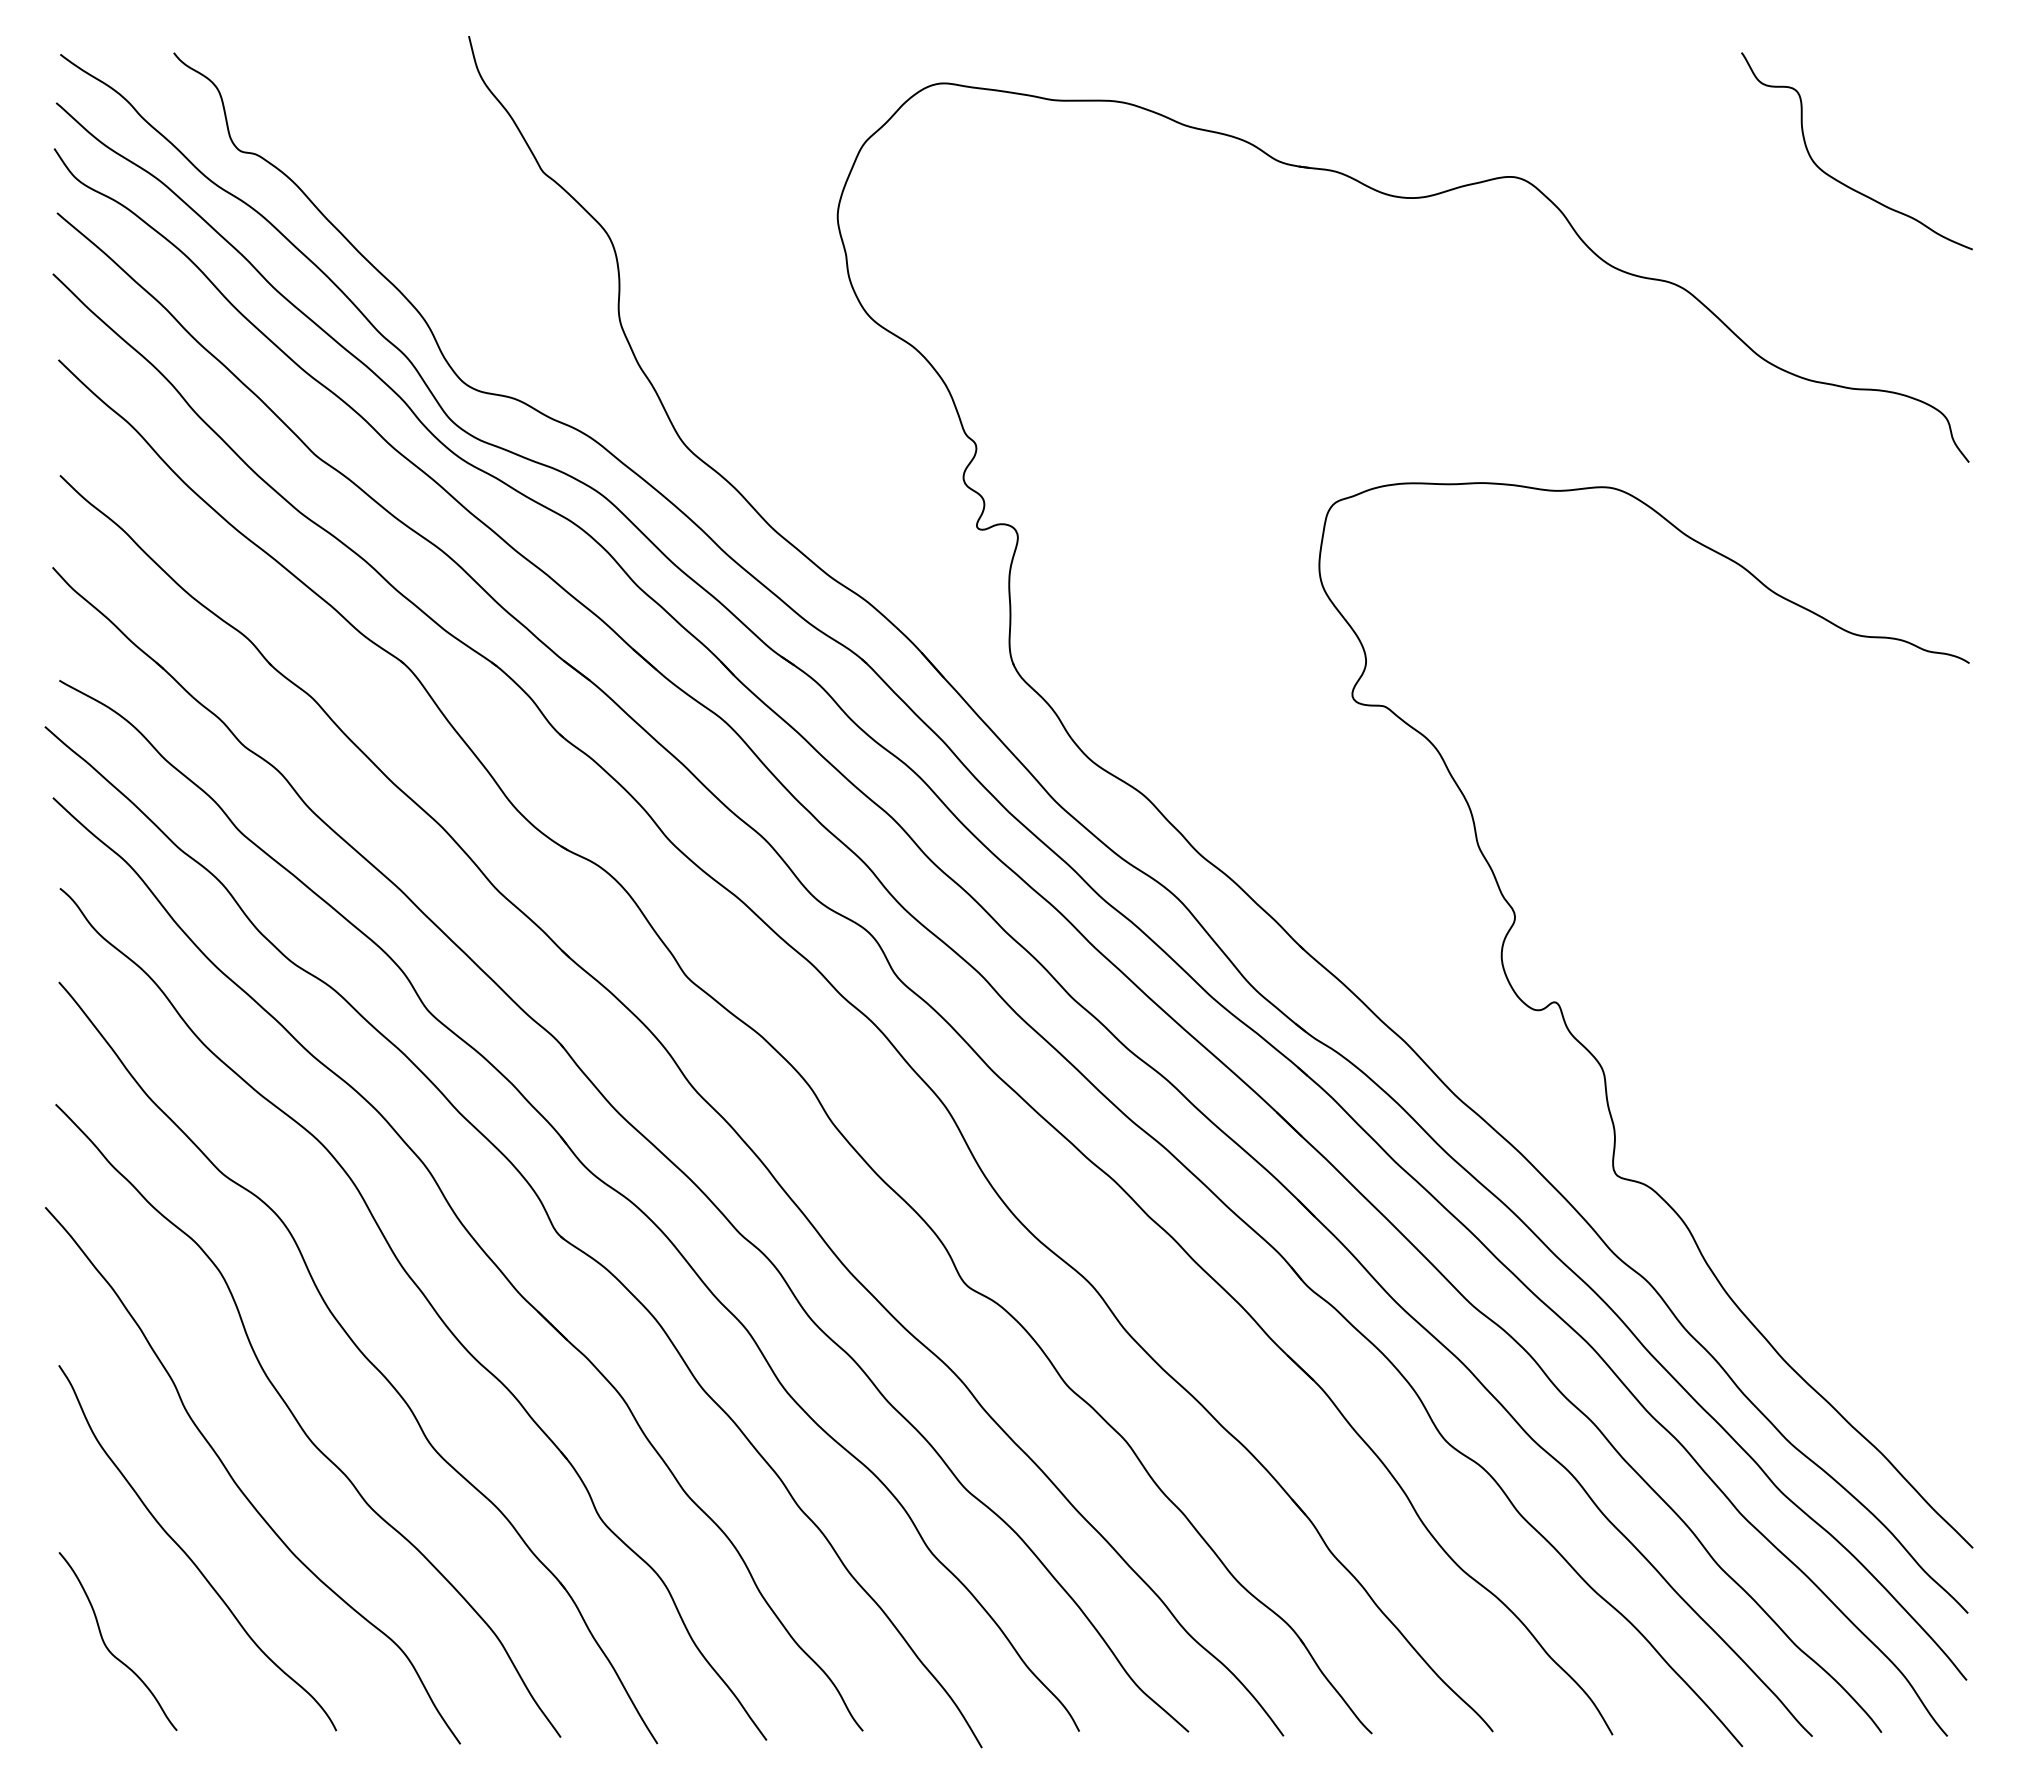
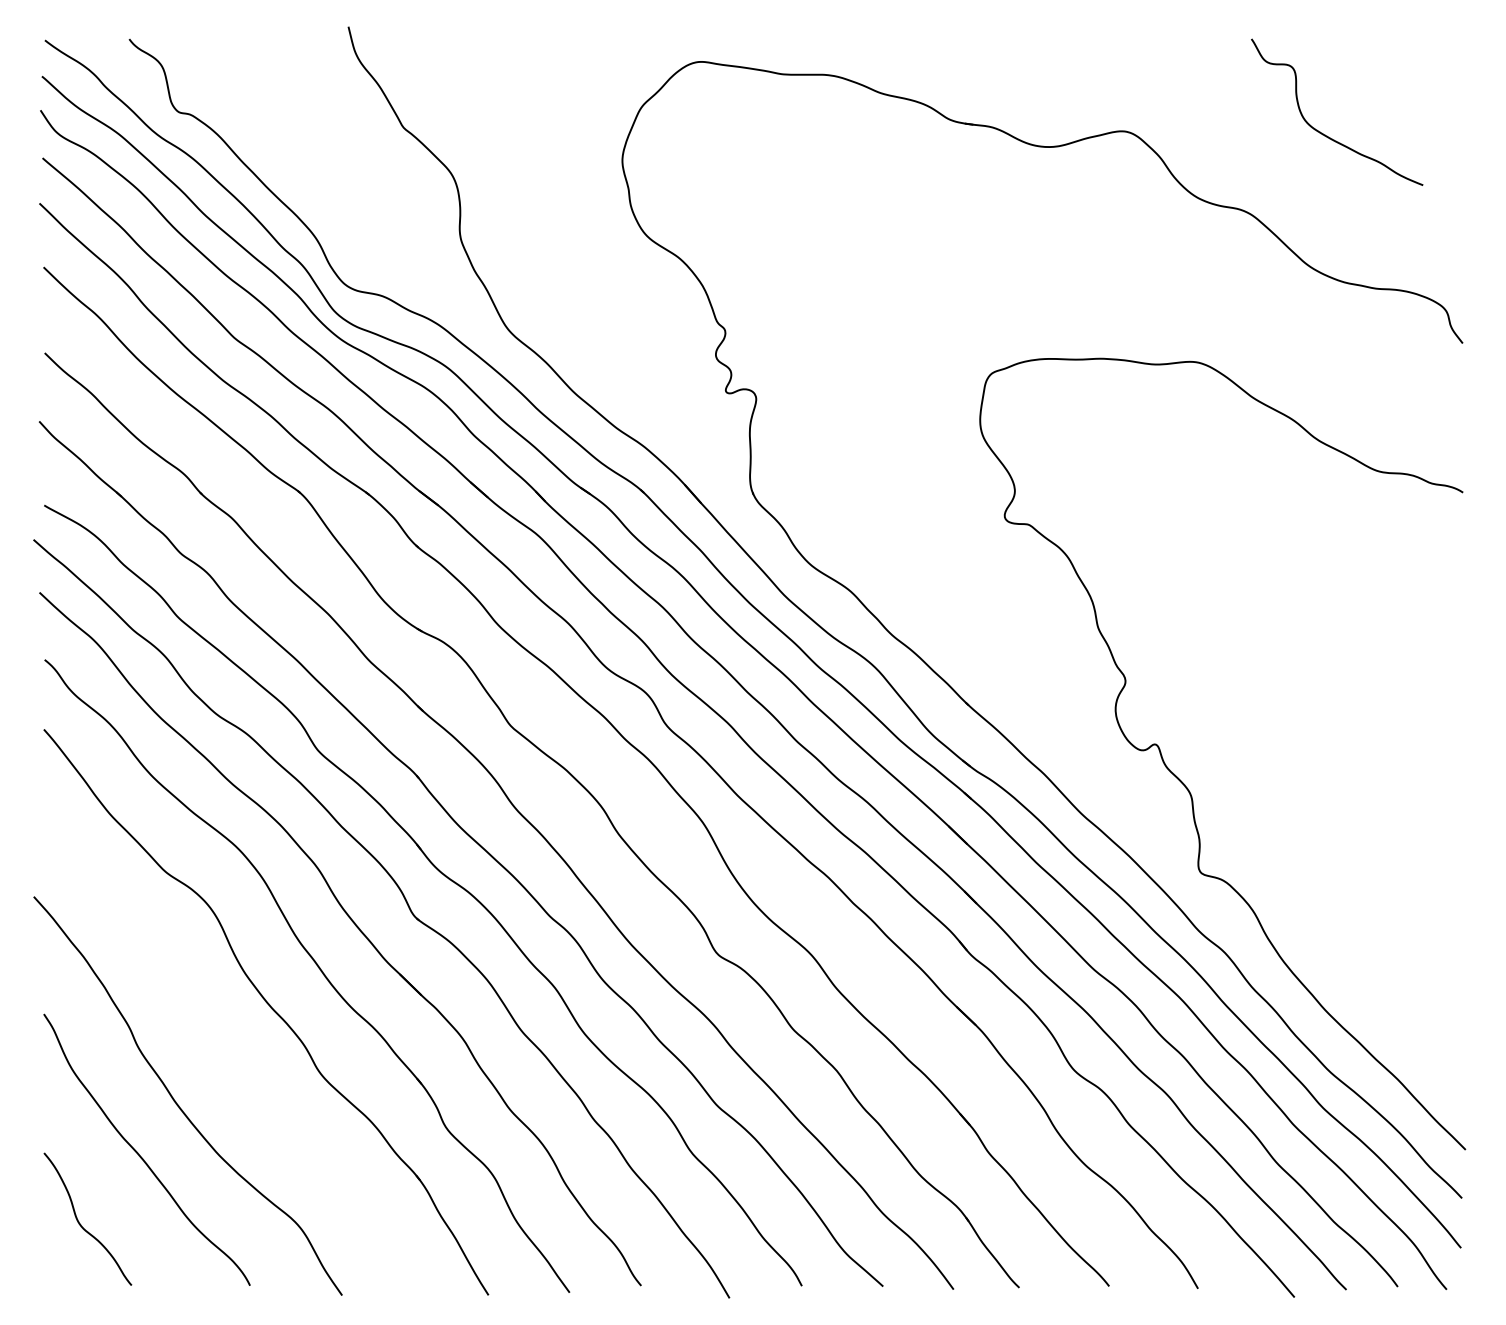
curve: (1839, 180) -> (1324, 133), moved
curve: (300, 1424) -> (223, 1058), removed

